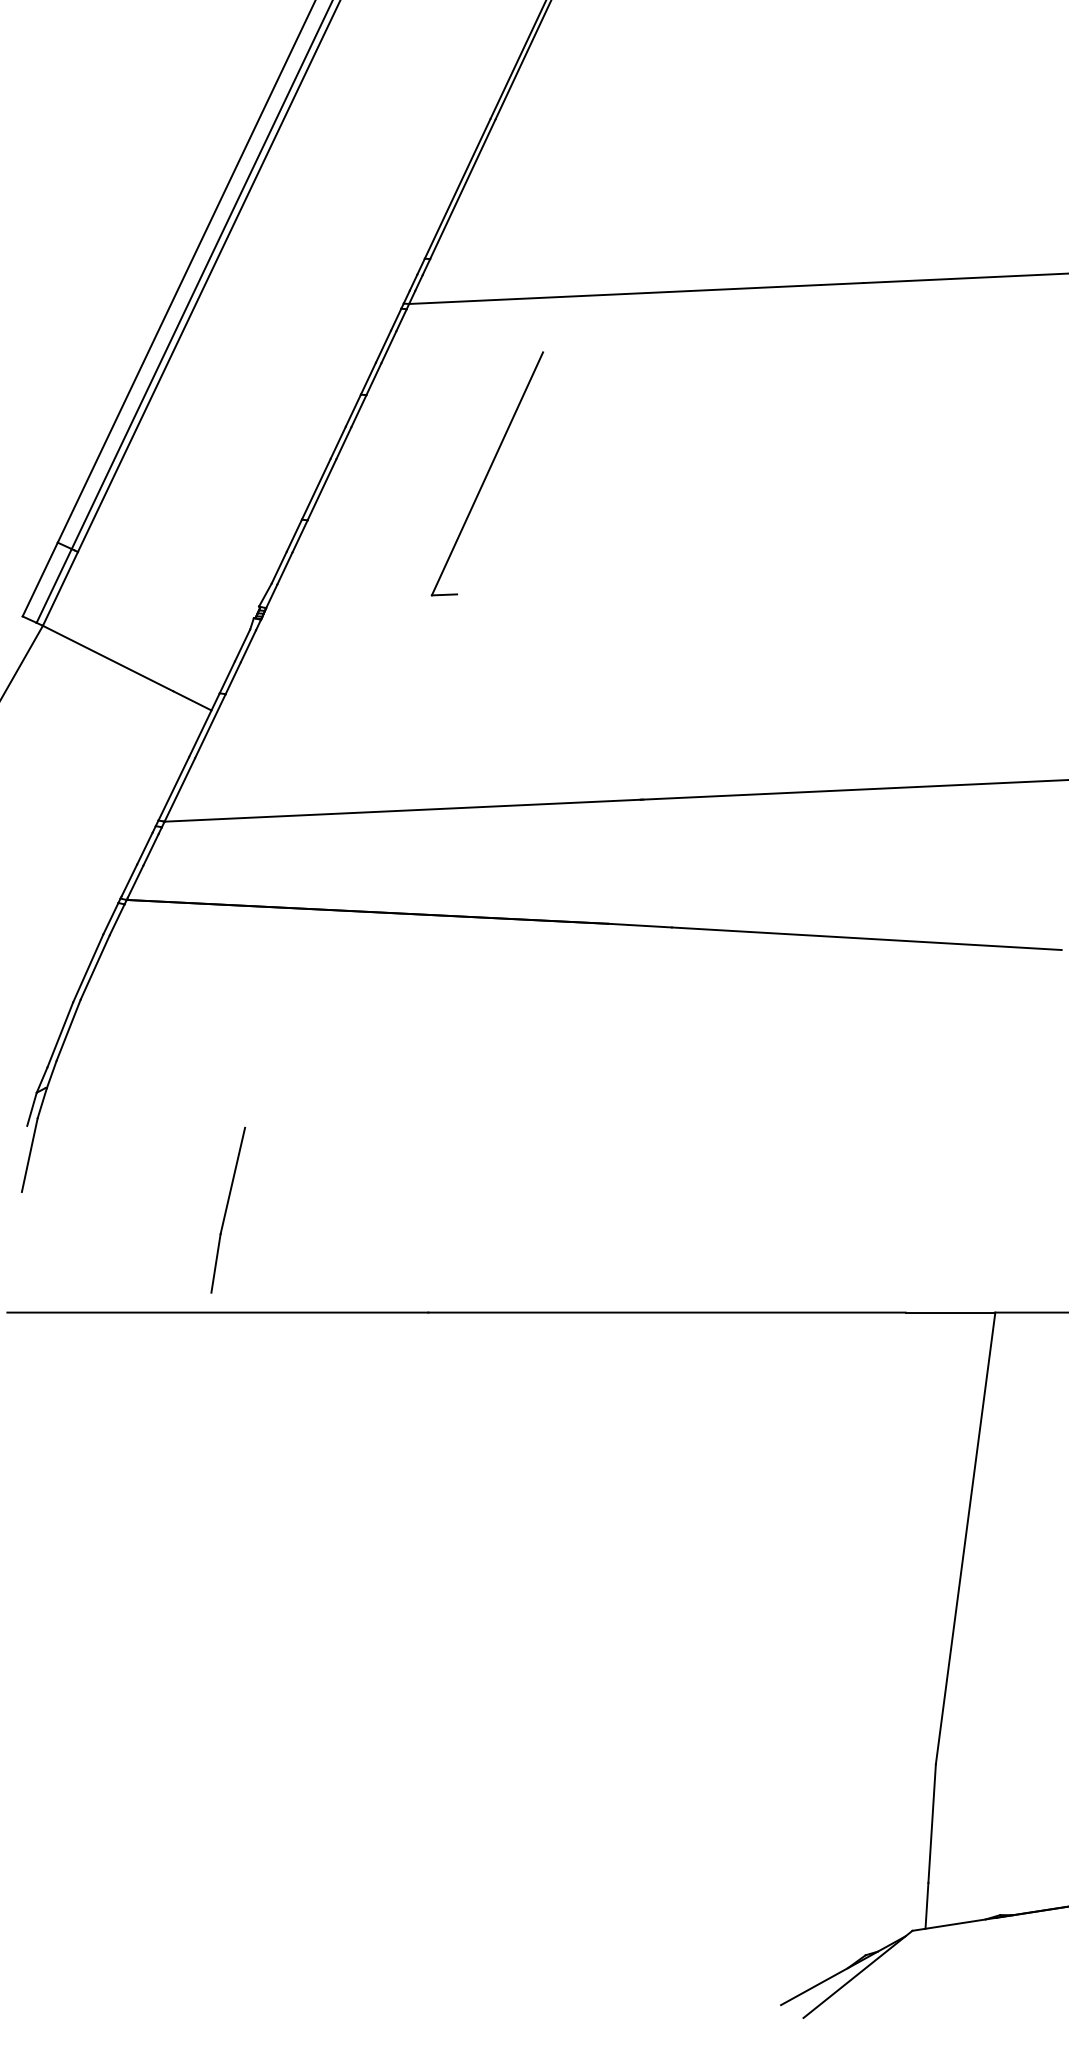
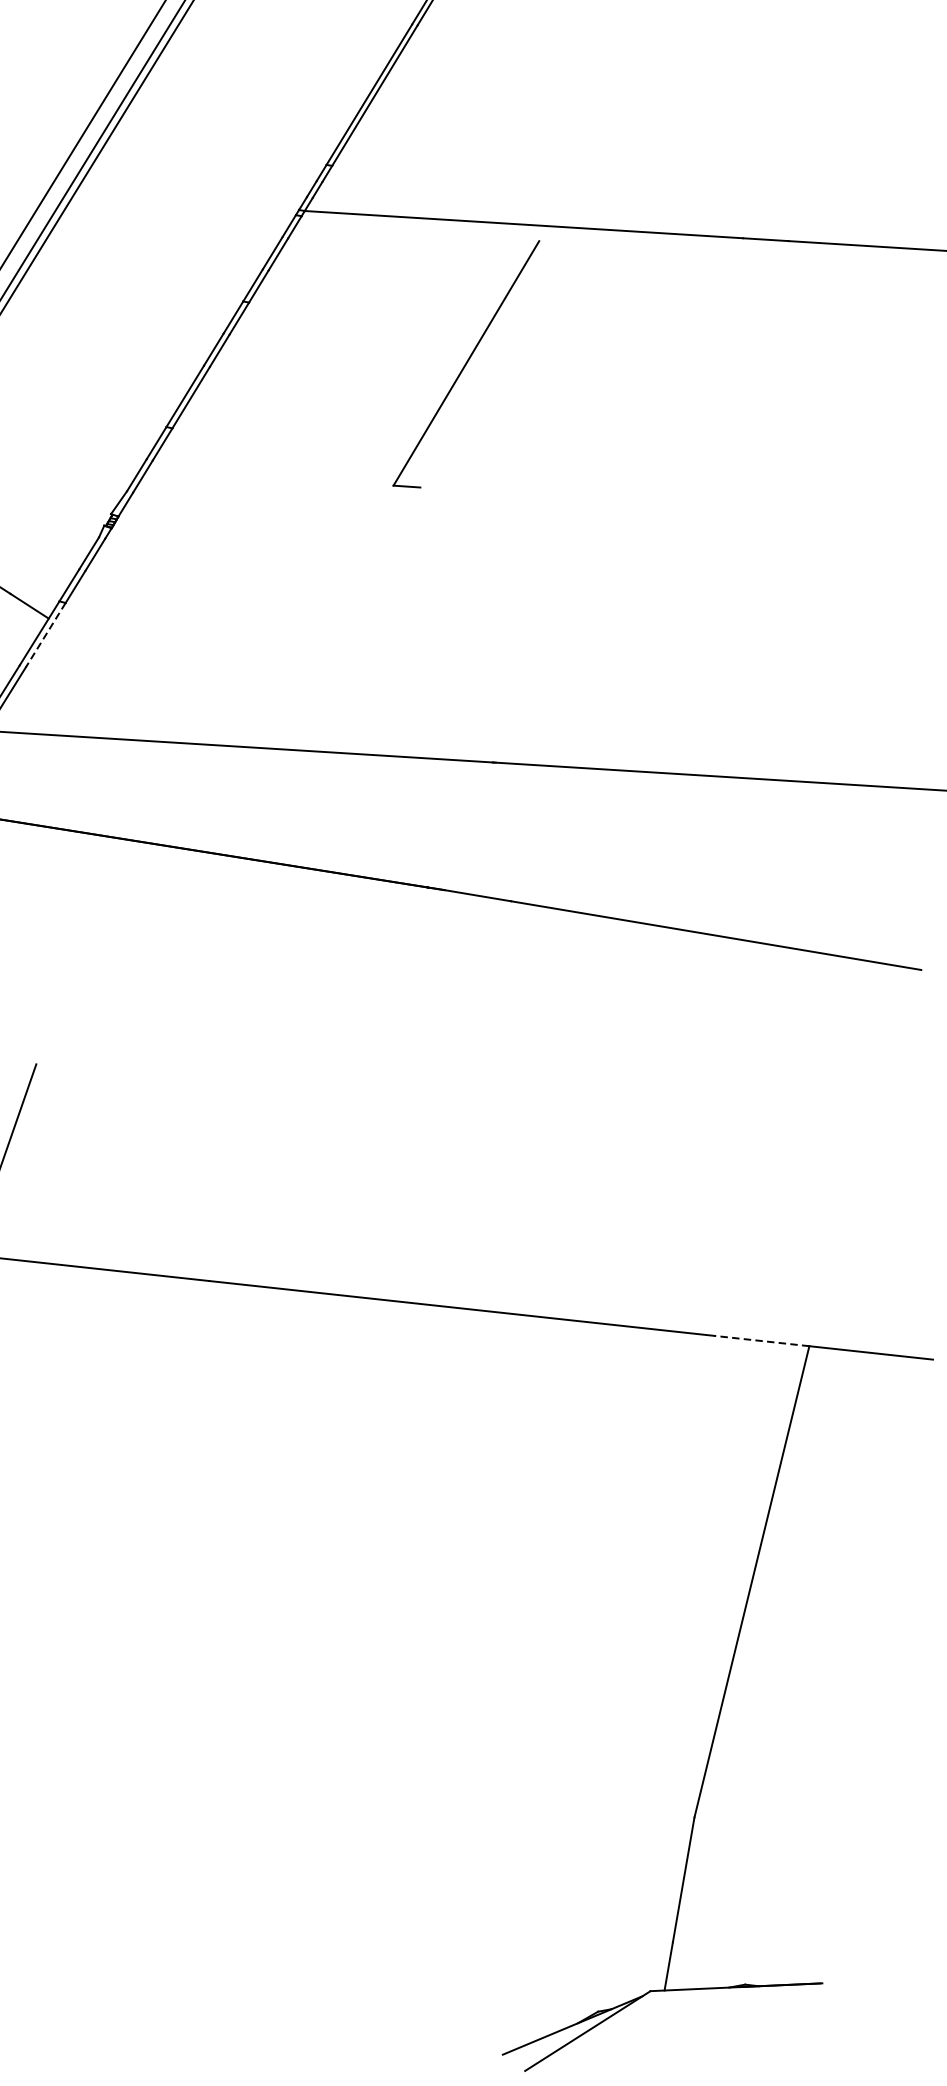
part: (486, 473) -> (465, 362), moved
line: (210, 726) -> (45, 635), solid -> dashed
line: (950, 1312) -> (761, 1340), solid -> dashed

